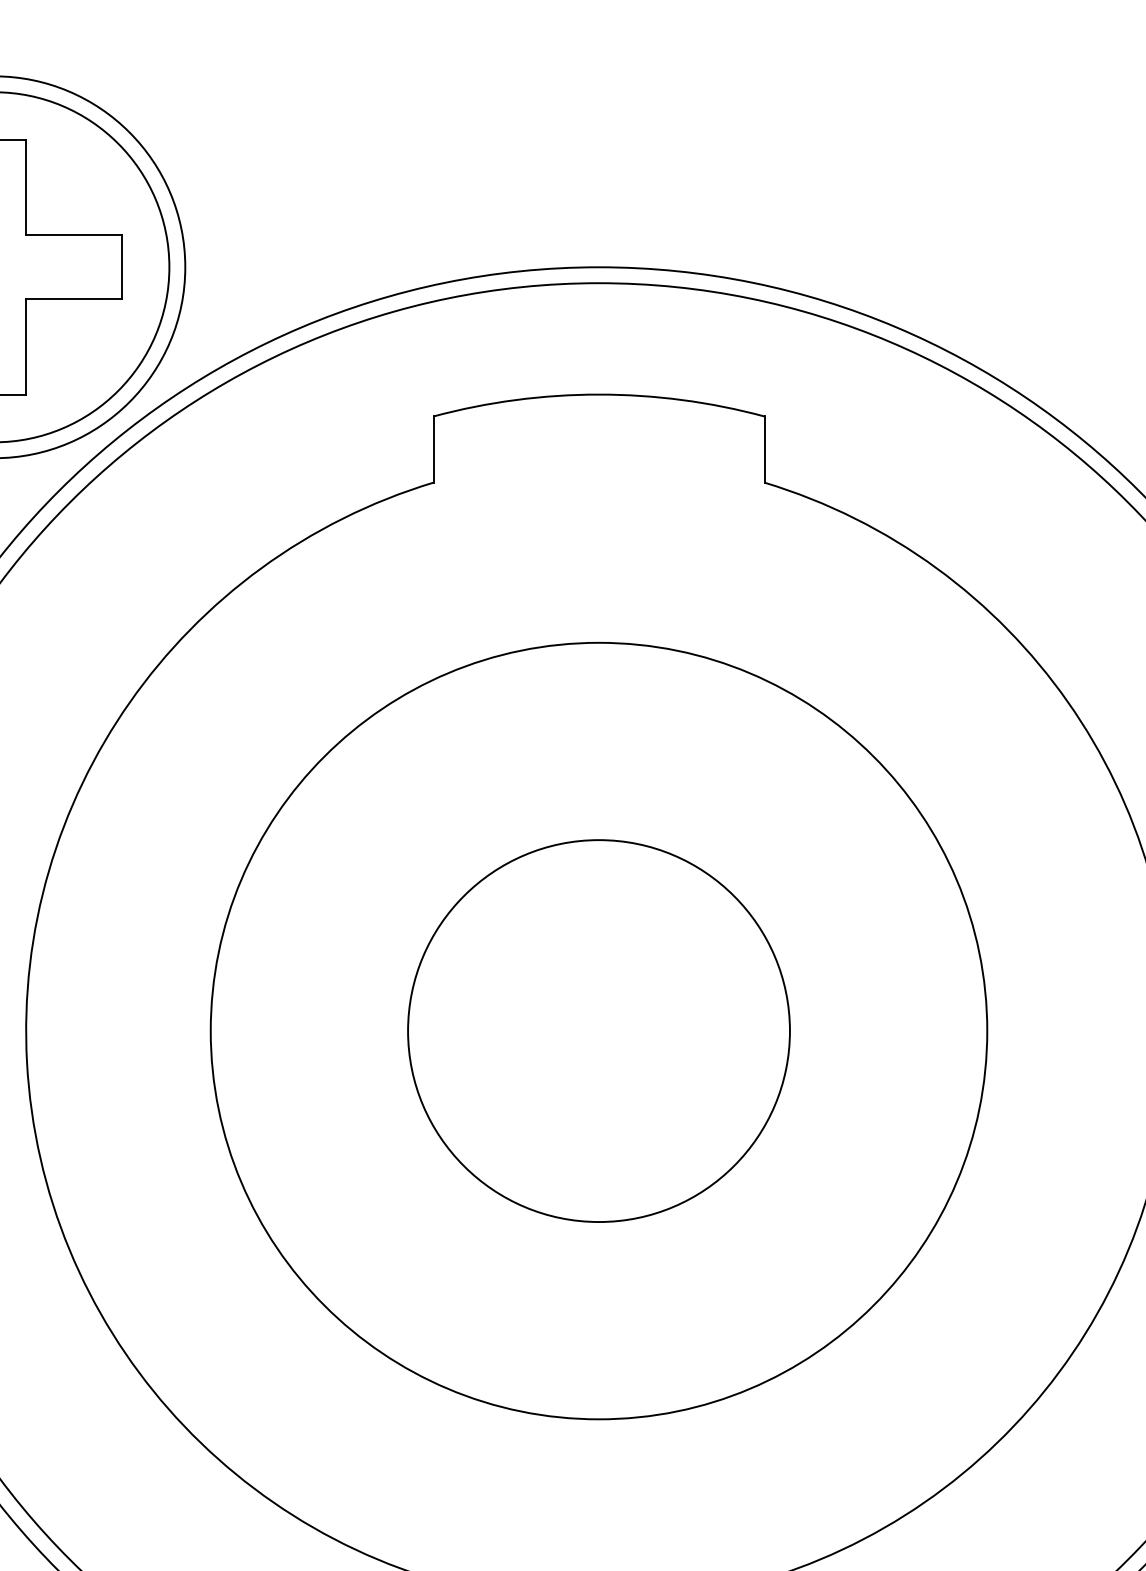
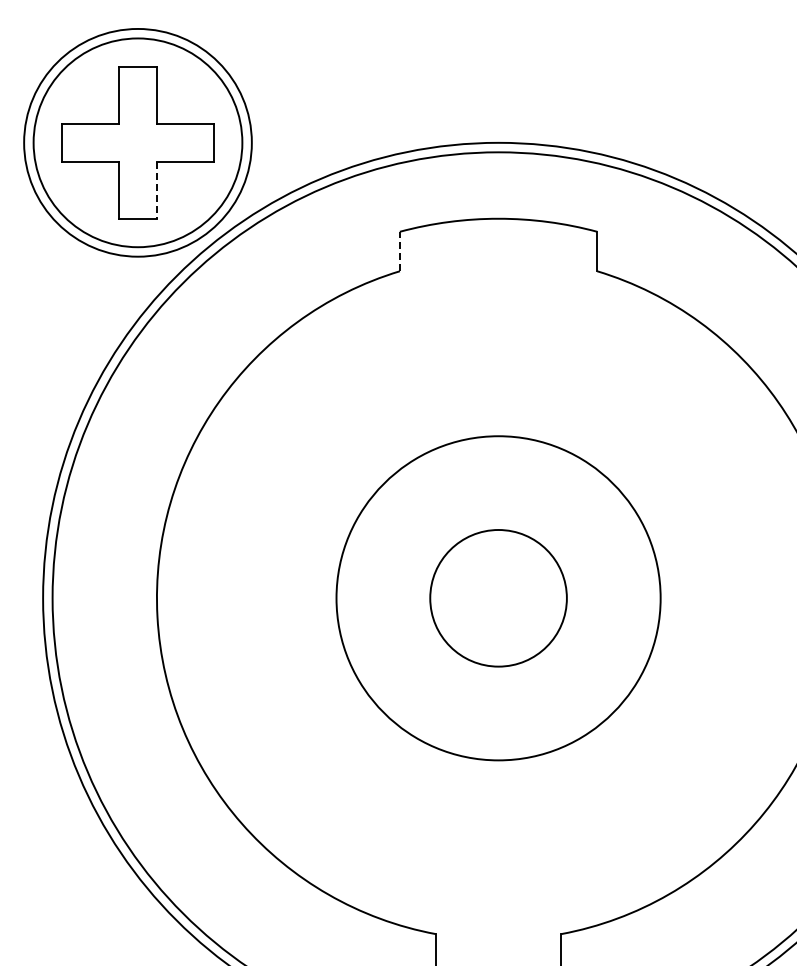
line: (25, 347) -> (156, 190), solid -> dashed
line: (432, 449) -> (399, 251), solid -> dashed
circle: (598, 1029) -> (498, 597), size x0.7
circle: (598, 1031) -> (498, 598), size x0.6

